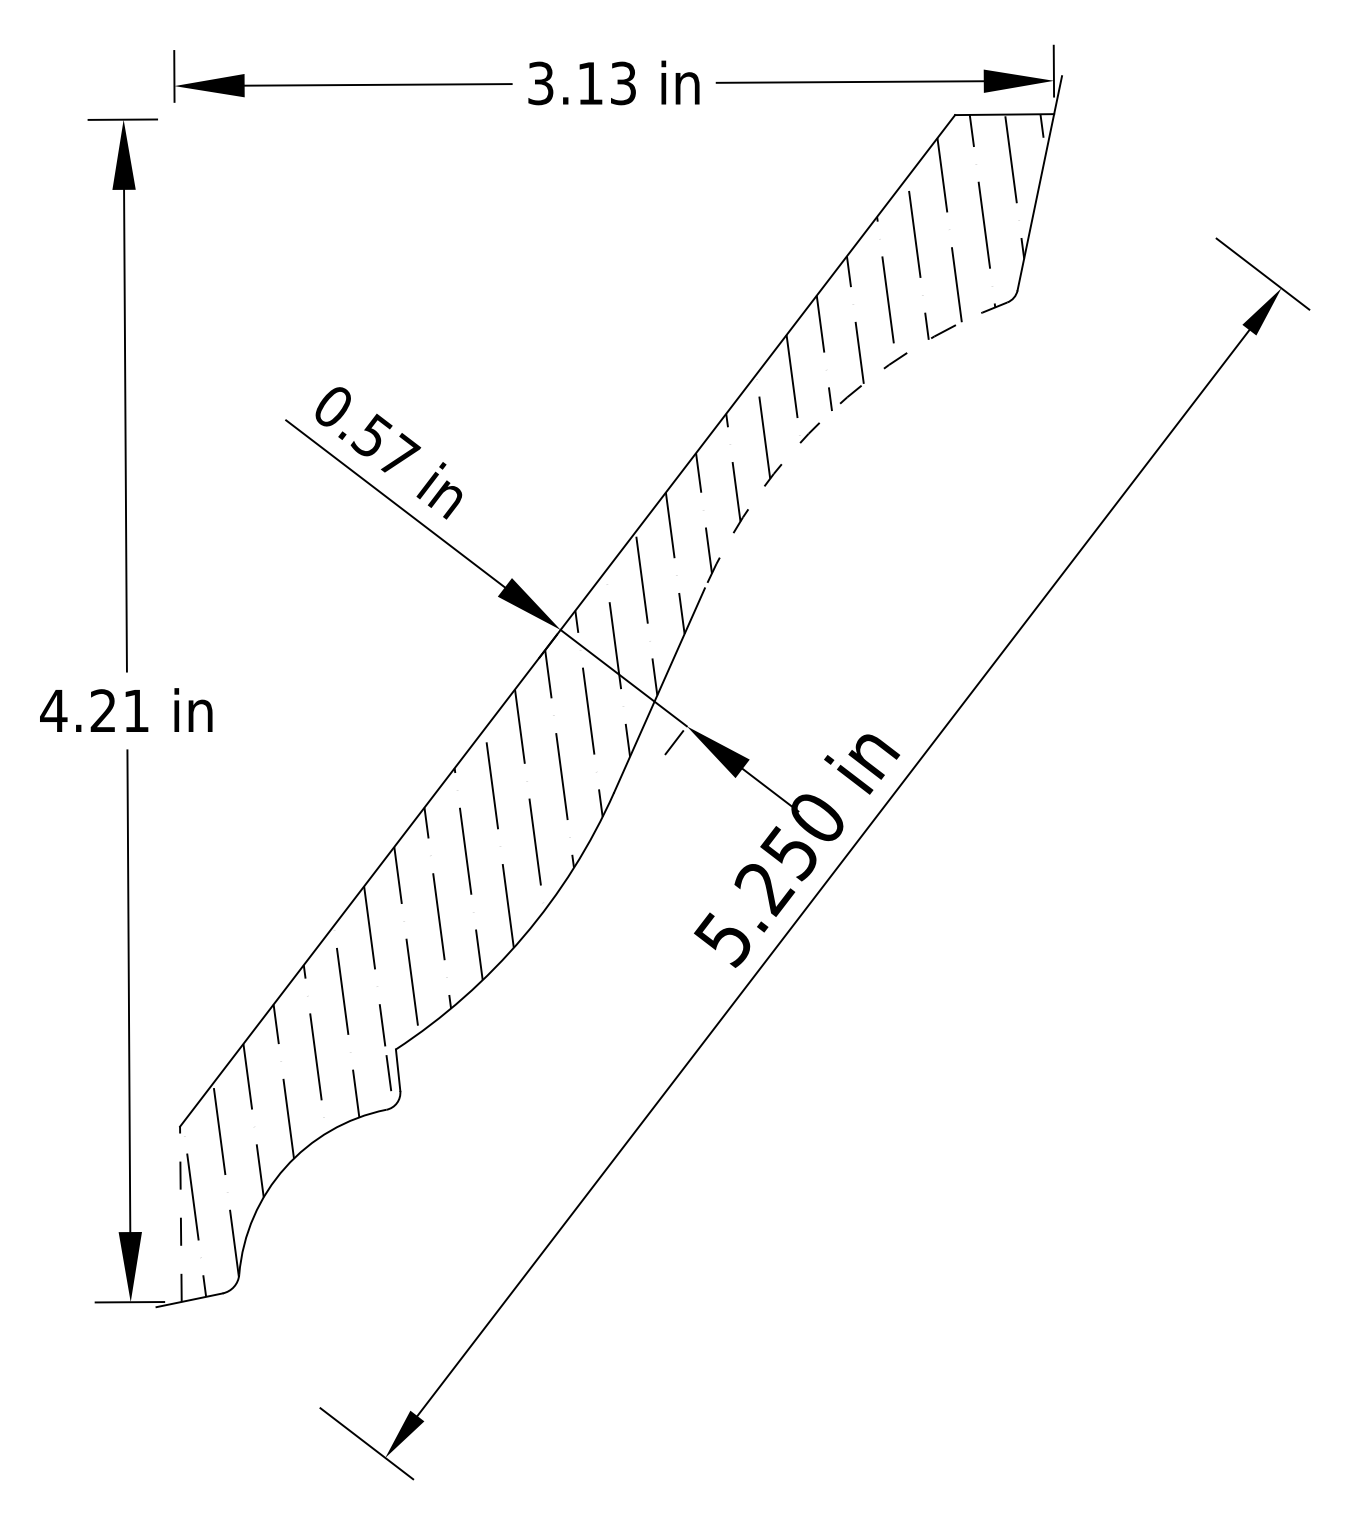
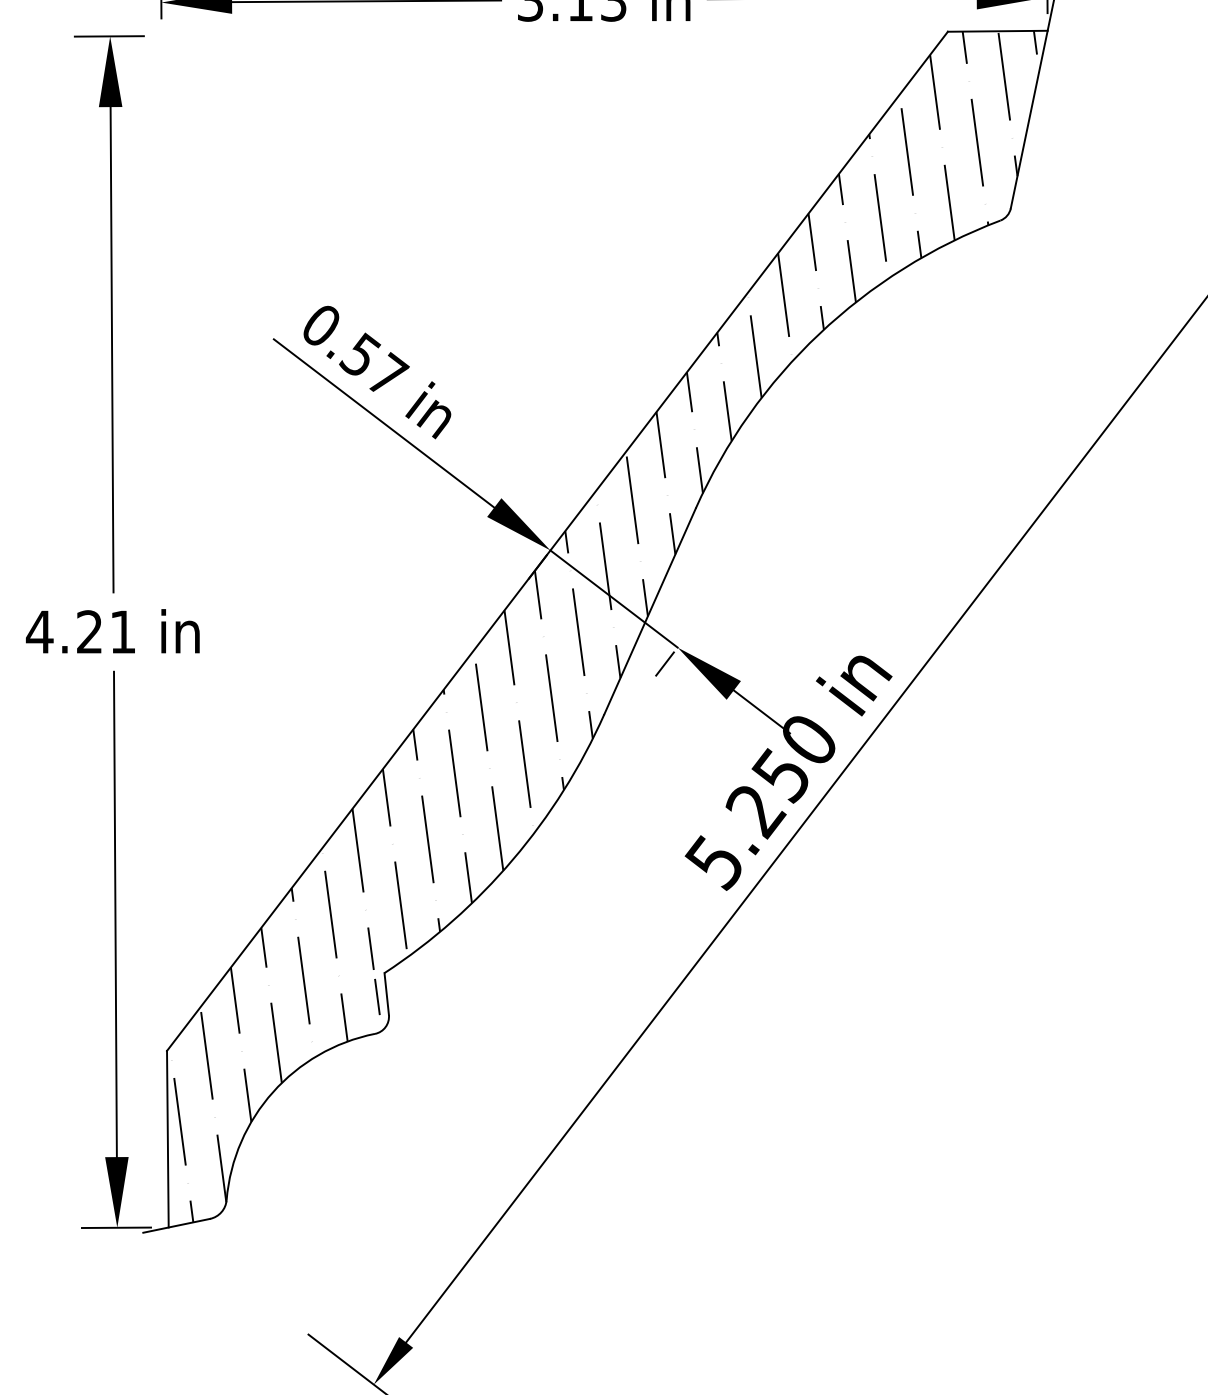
arc: (827, 415) -> (819, 334), dashed -> solid
line: (180, 1214) -> (167, 1139), dashed -> solid

